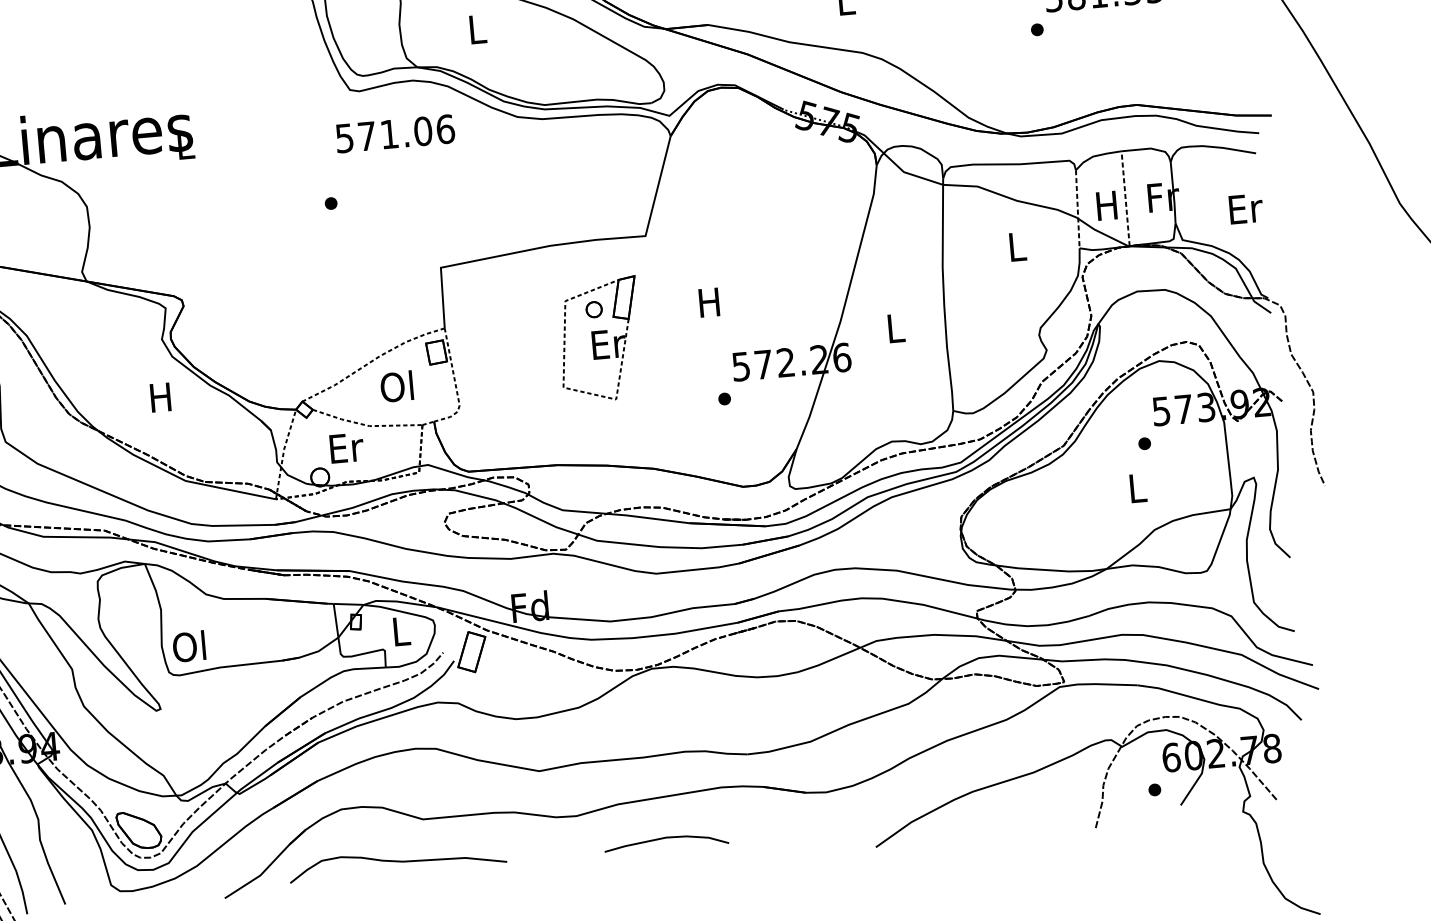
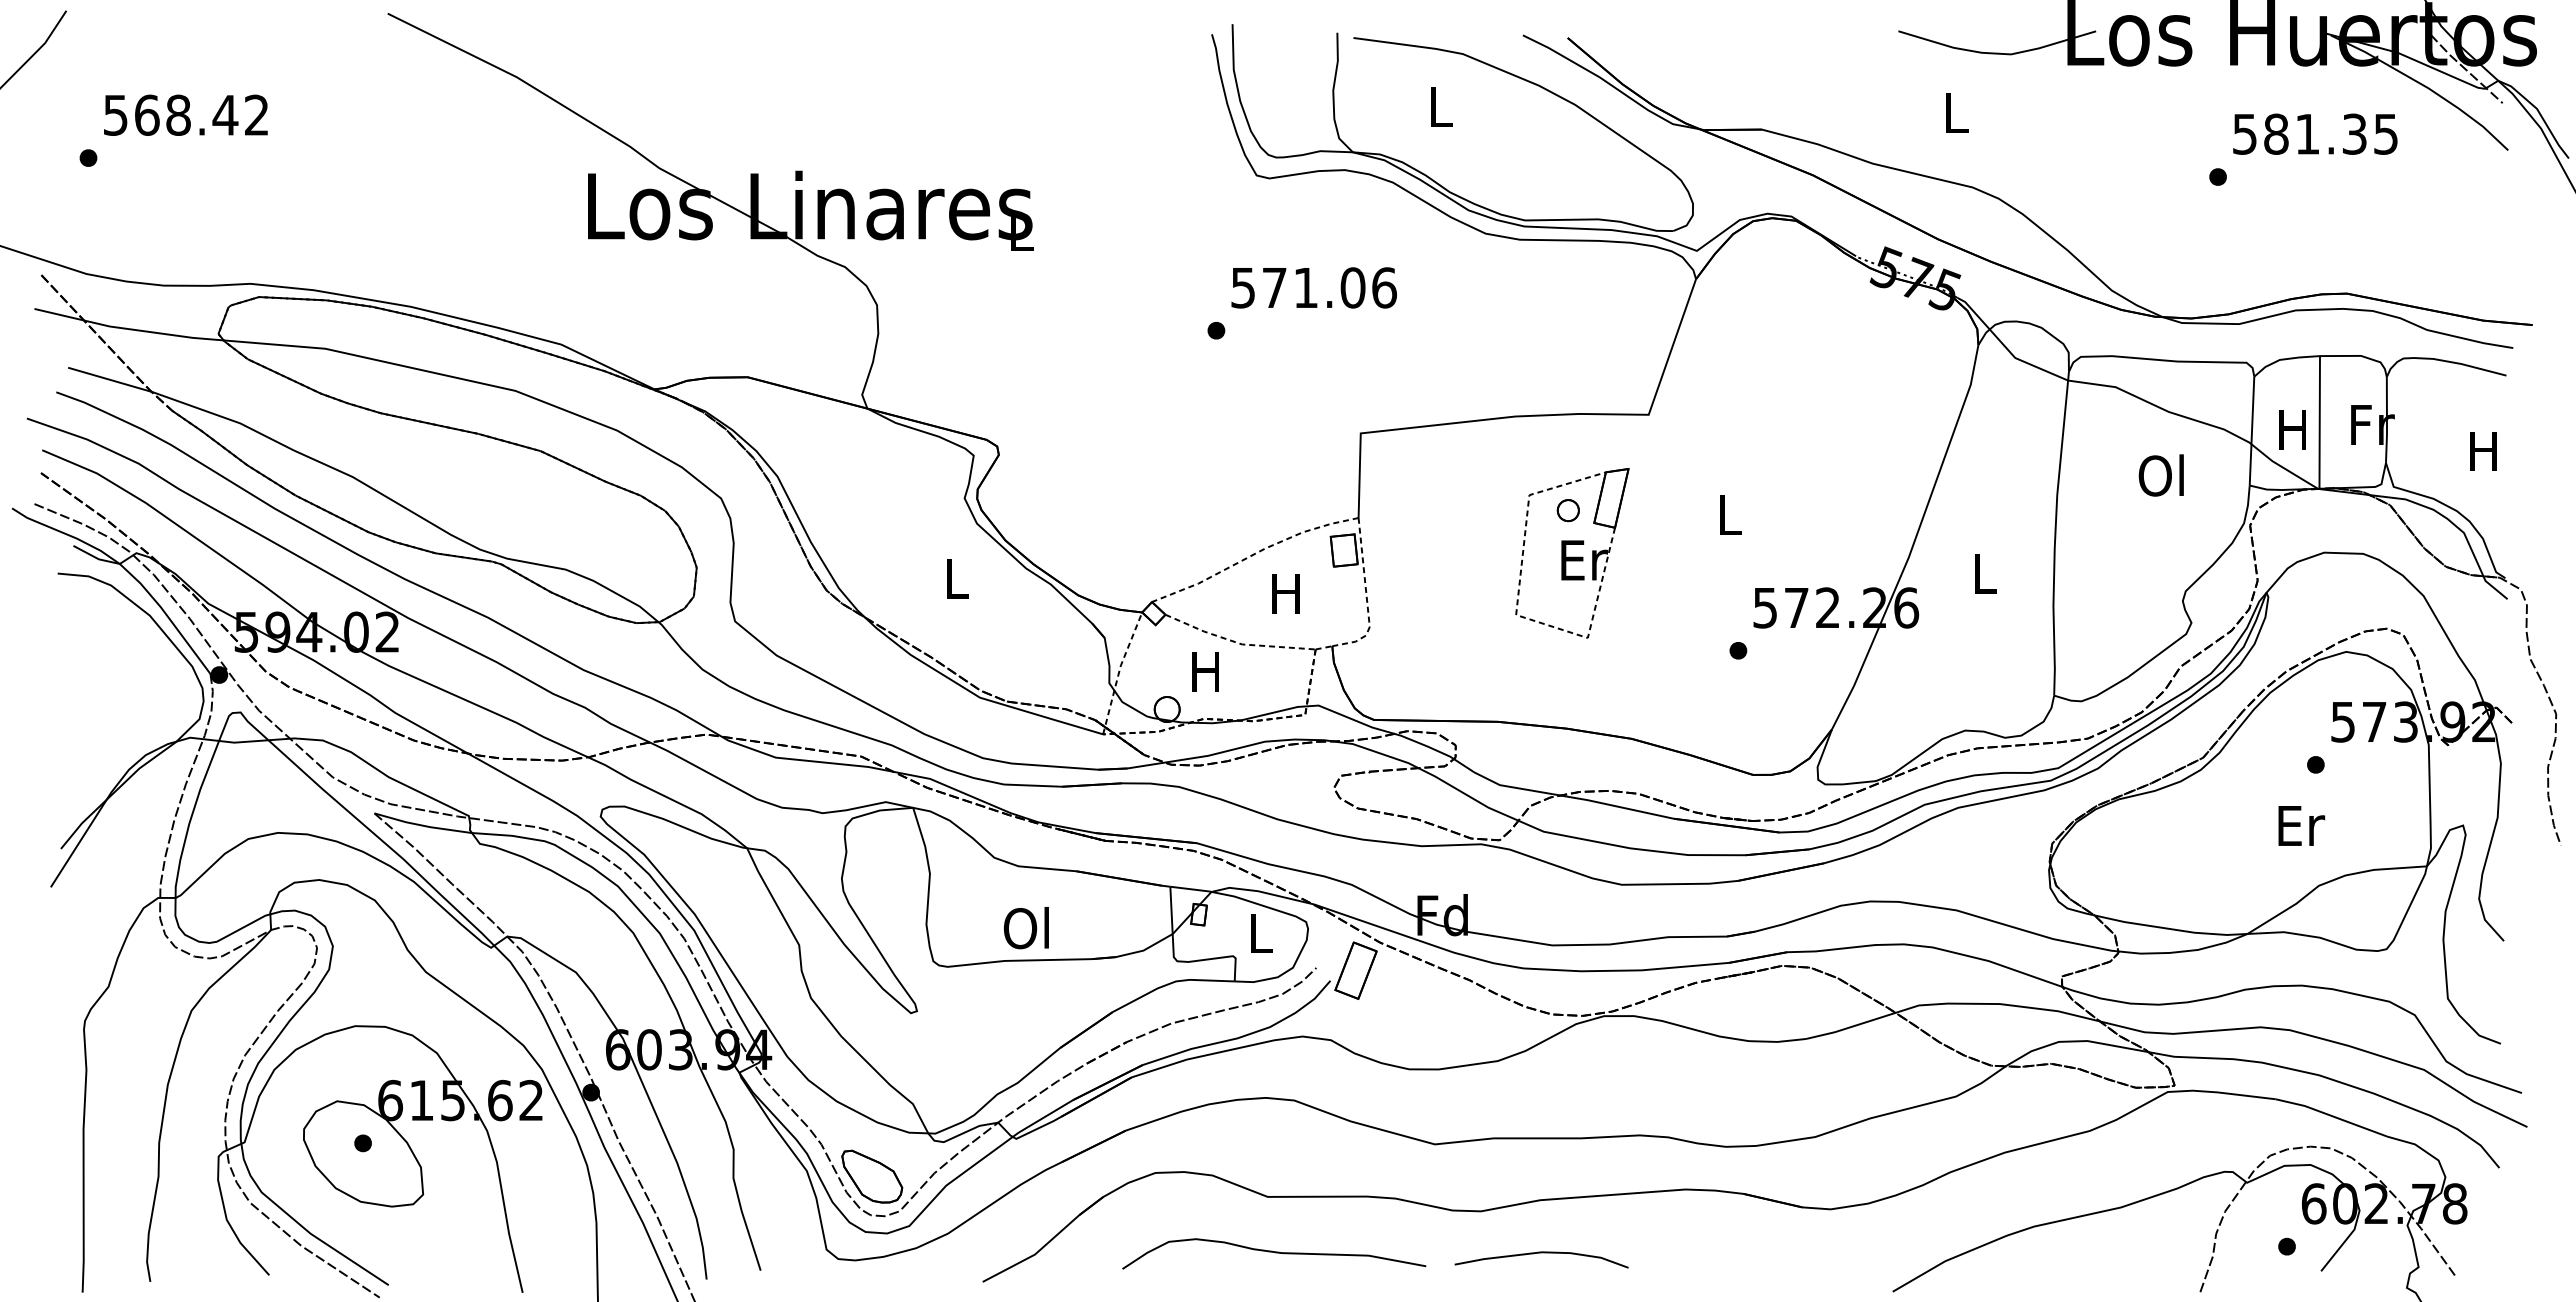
text: (394, 133) -> (1313, 287), moved
line: (1125, 198) -> (2319, 421), dashed -> solid
text: (1245, 208) -> (2485, 451), Er -> H
line: (1077, 209) -> (2251, 431), dashed -> solid
text: (1015, 246) -> (2160, 475), L -> Ol
text: (708, 302) -> (1728, 514), H -> L
text: (396, 386) -> (1284, 592), Ol -> H
text: (160, 397) -> (955, 578), H -> L
text: (346, 447) -> (1207, 671), Er -> H
text: (1138, 487) -> (2301, 825), L -> Er
text: (189, 646) -> (1026, 928), moved
curve: (666, 838) -> (1541, 1253), moved
curve: (397, 861) -> (1274, 1252), moved

